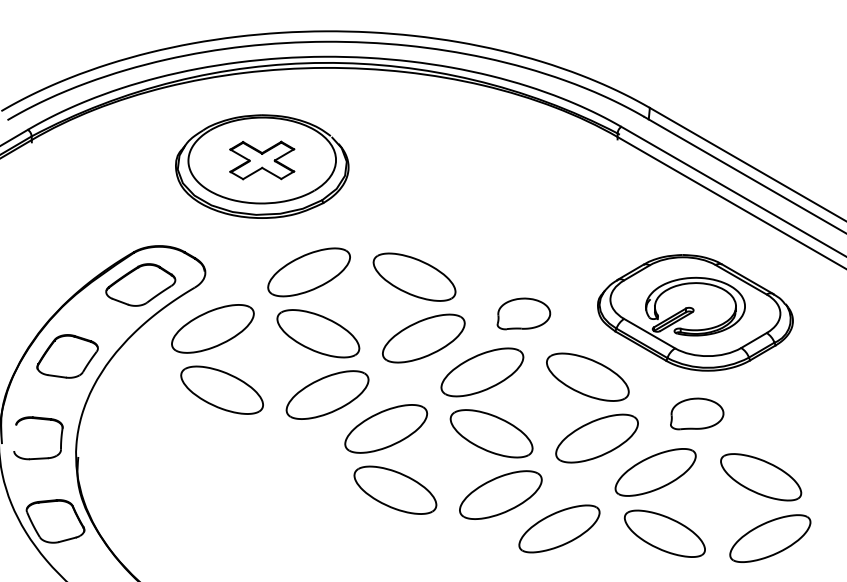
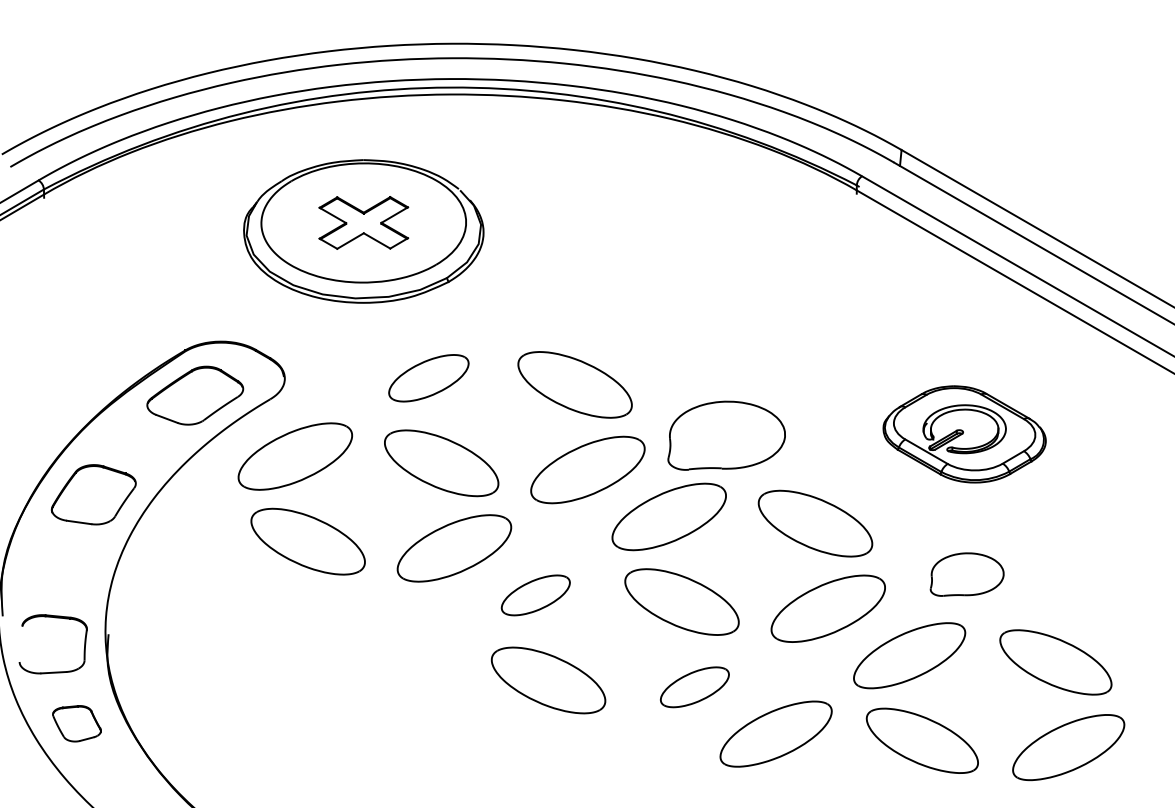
part: (308, 272) -> (428, 378), size x0.7
part: (695, 312) -> (964, 434), size x0.6
part: (523, 313) -> (726, 435), size x1.6
part: (40, 419) -> (55, 618), moved
part: (386, 429) -> (535, 595), size x0.6
part: (500, 495) -> (694, 687), size x0.6
part: (55, 521) -> (76, 723), size x0.6

